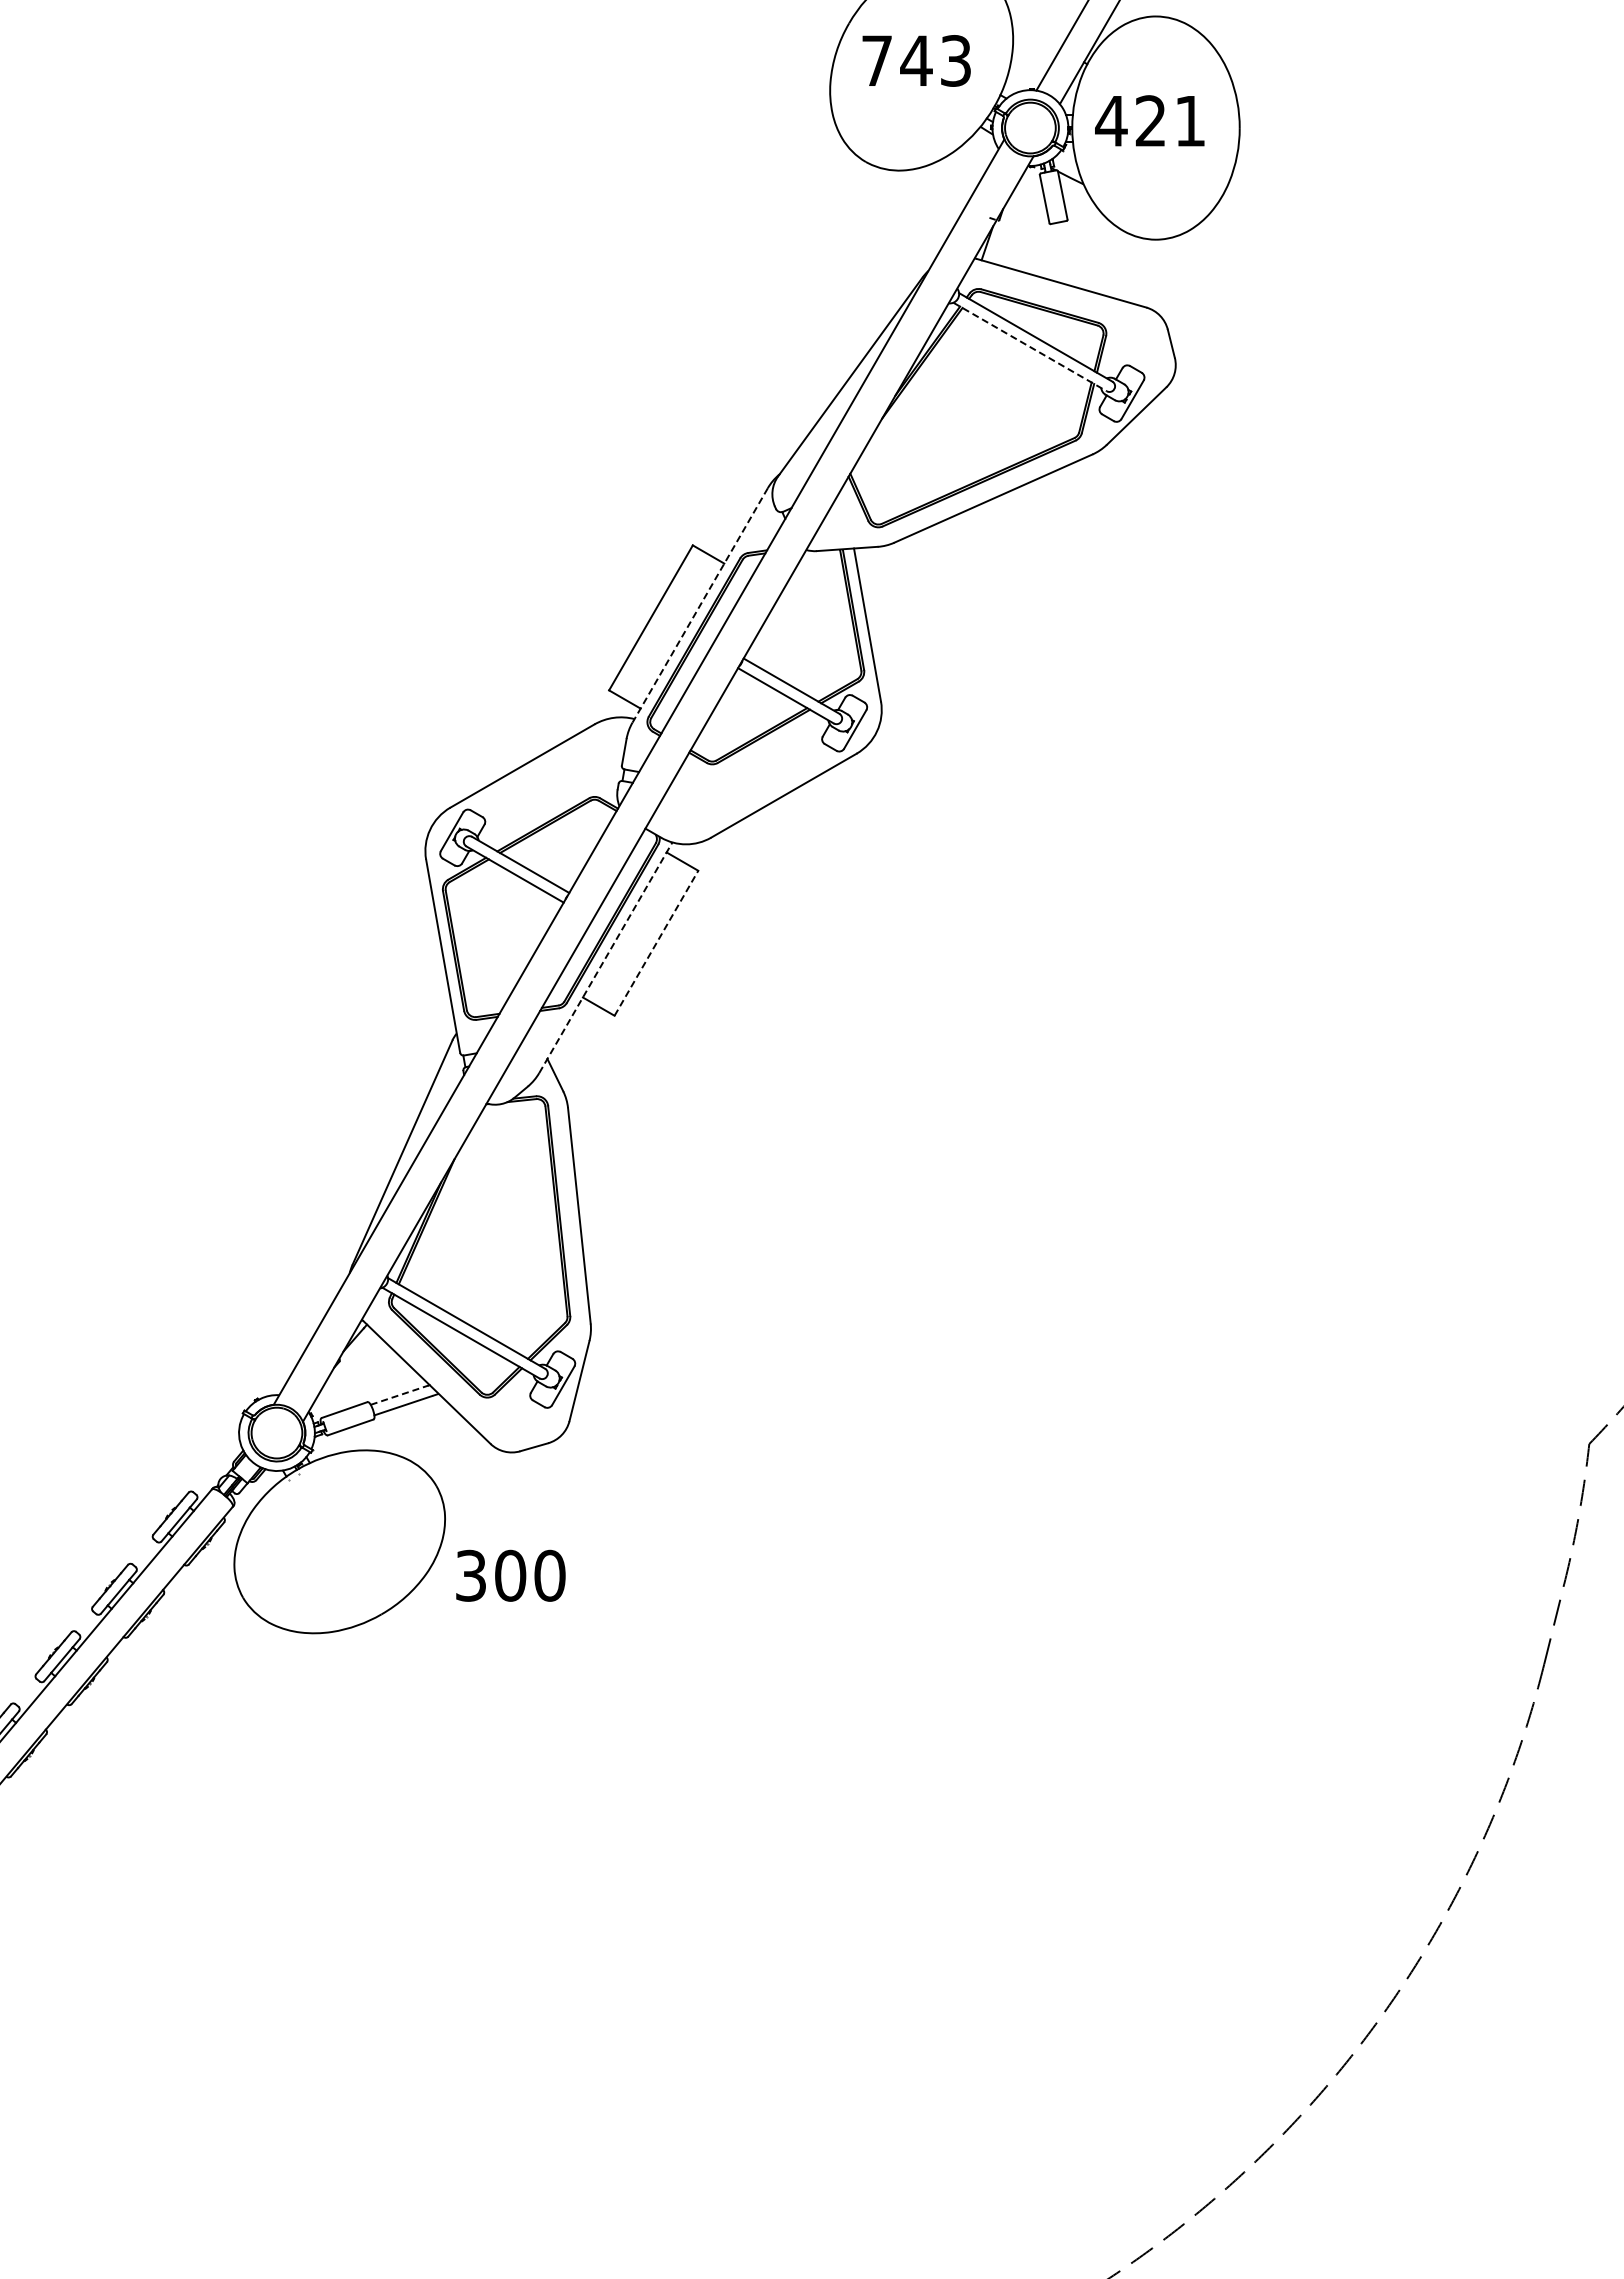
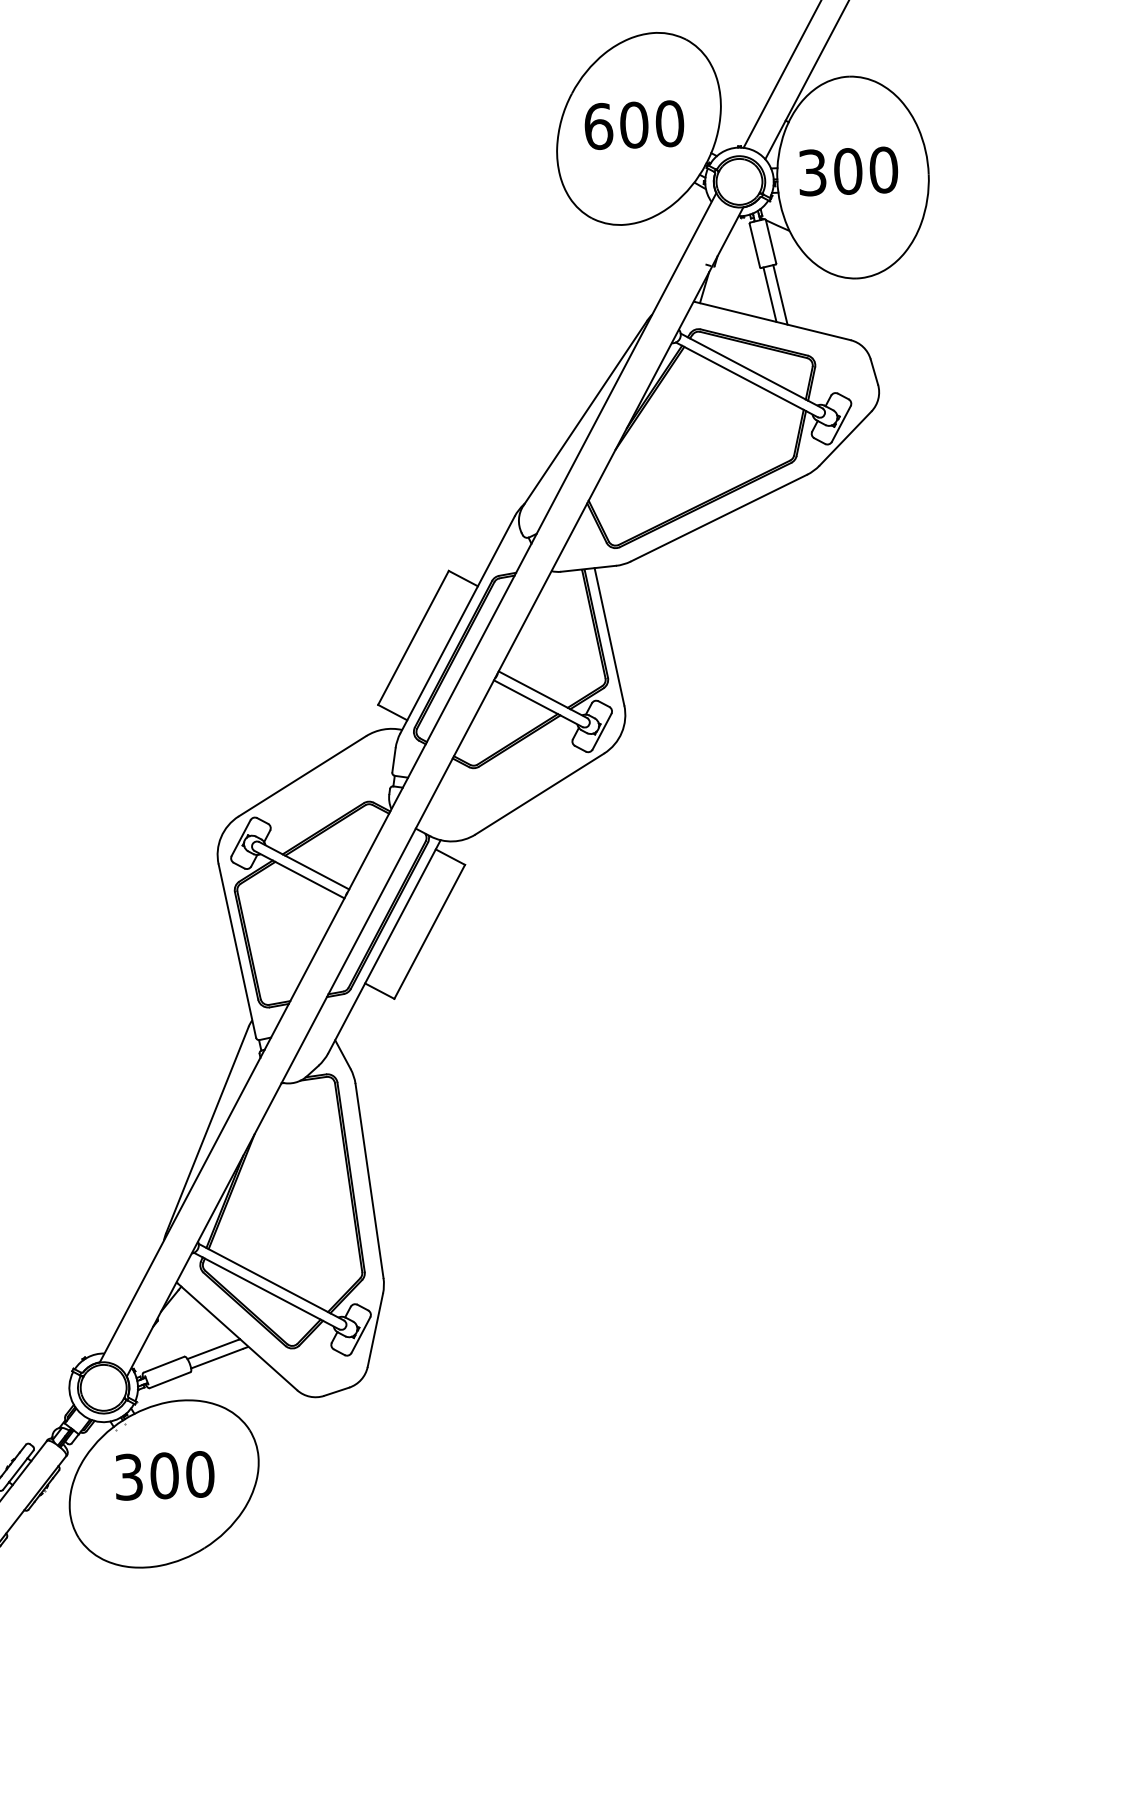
text: (916, 60) -> (634, 124), 743 -> 600
text: (1150, 121) -> (847, 171), 421 -> 300
line: (1059, 253) -> (770, 294), added
line: (1070, 254) -> (780, 294), added
line: (1030, 347) -> (747, 380), dashed -> solid
line: (699, 605) -> (456, 625), dashed -> solid
line: (656, 943) -> (429, 932), dashed -> solid
line: (606, 957) -> (385, 946), dashed -> solid
line: (400, 1395) -> (214, 1349), dashed -> solid
text: (510, 1575) -> (164, 1475), moved

